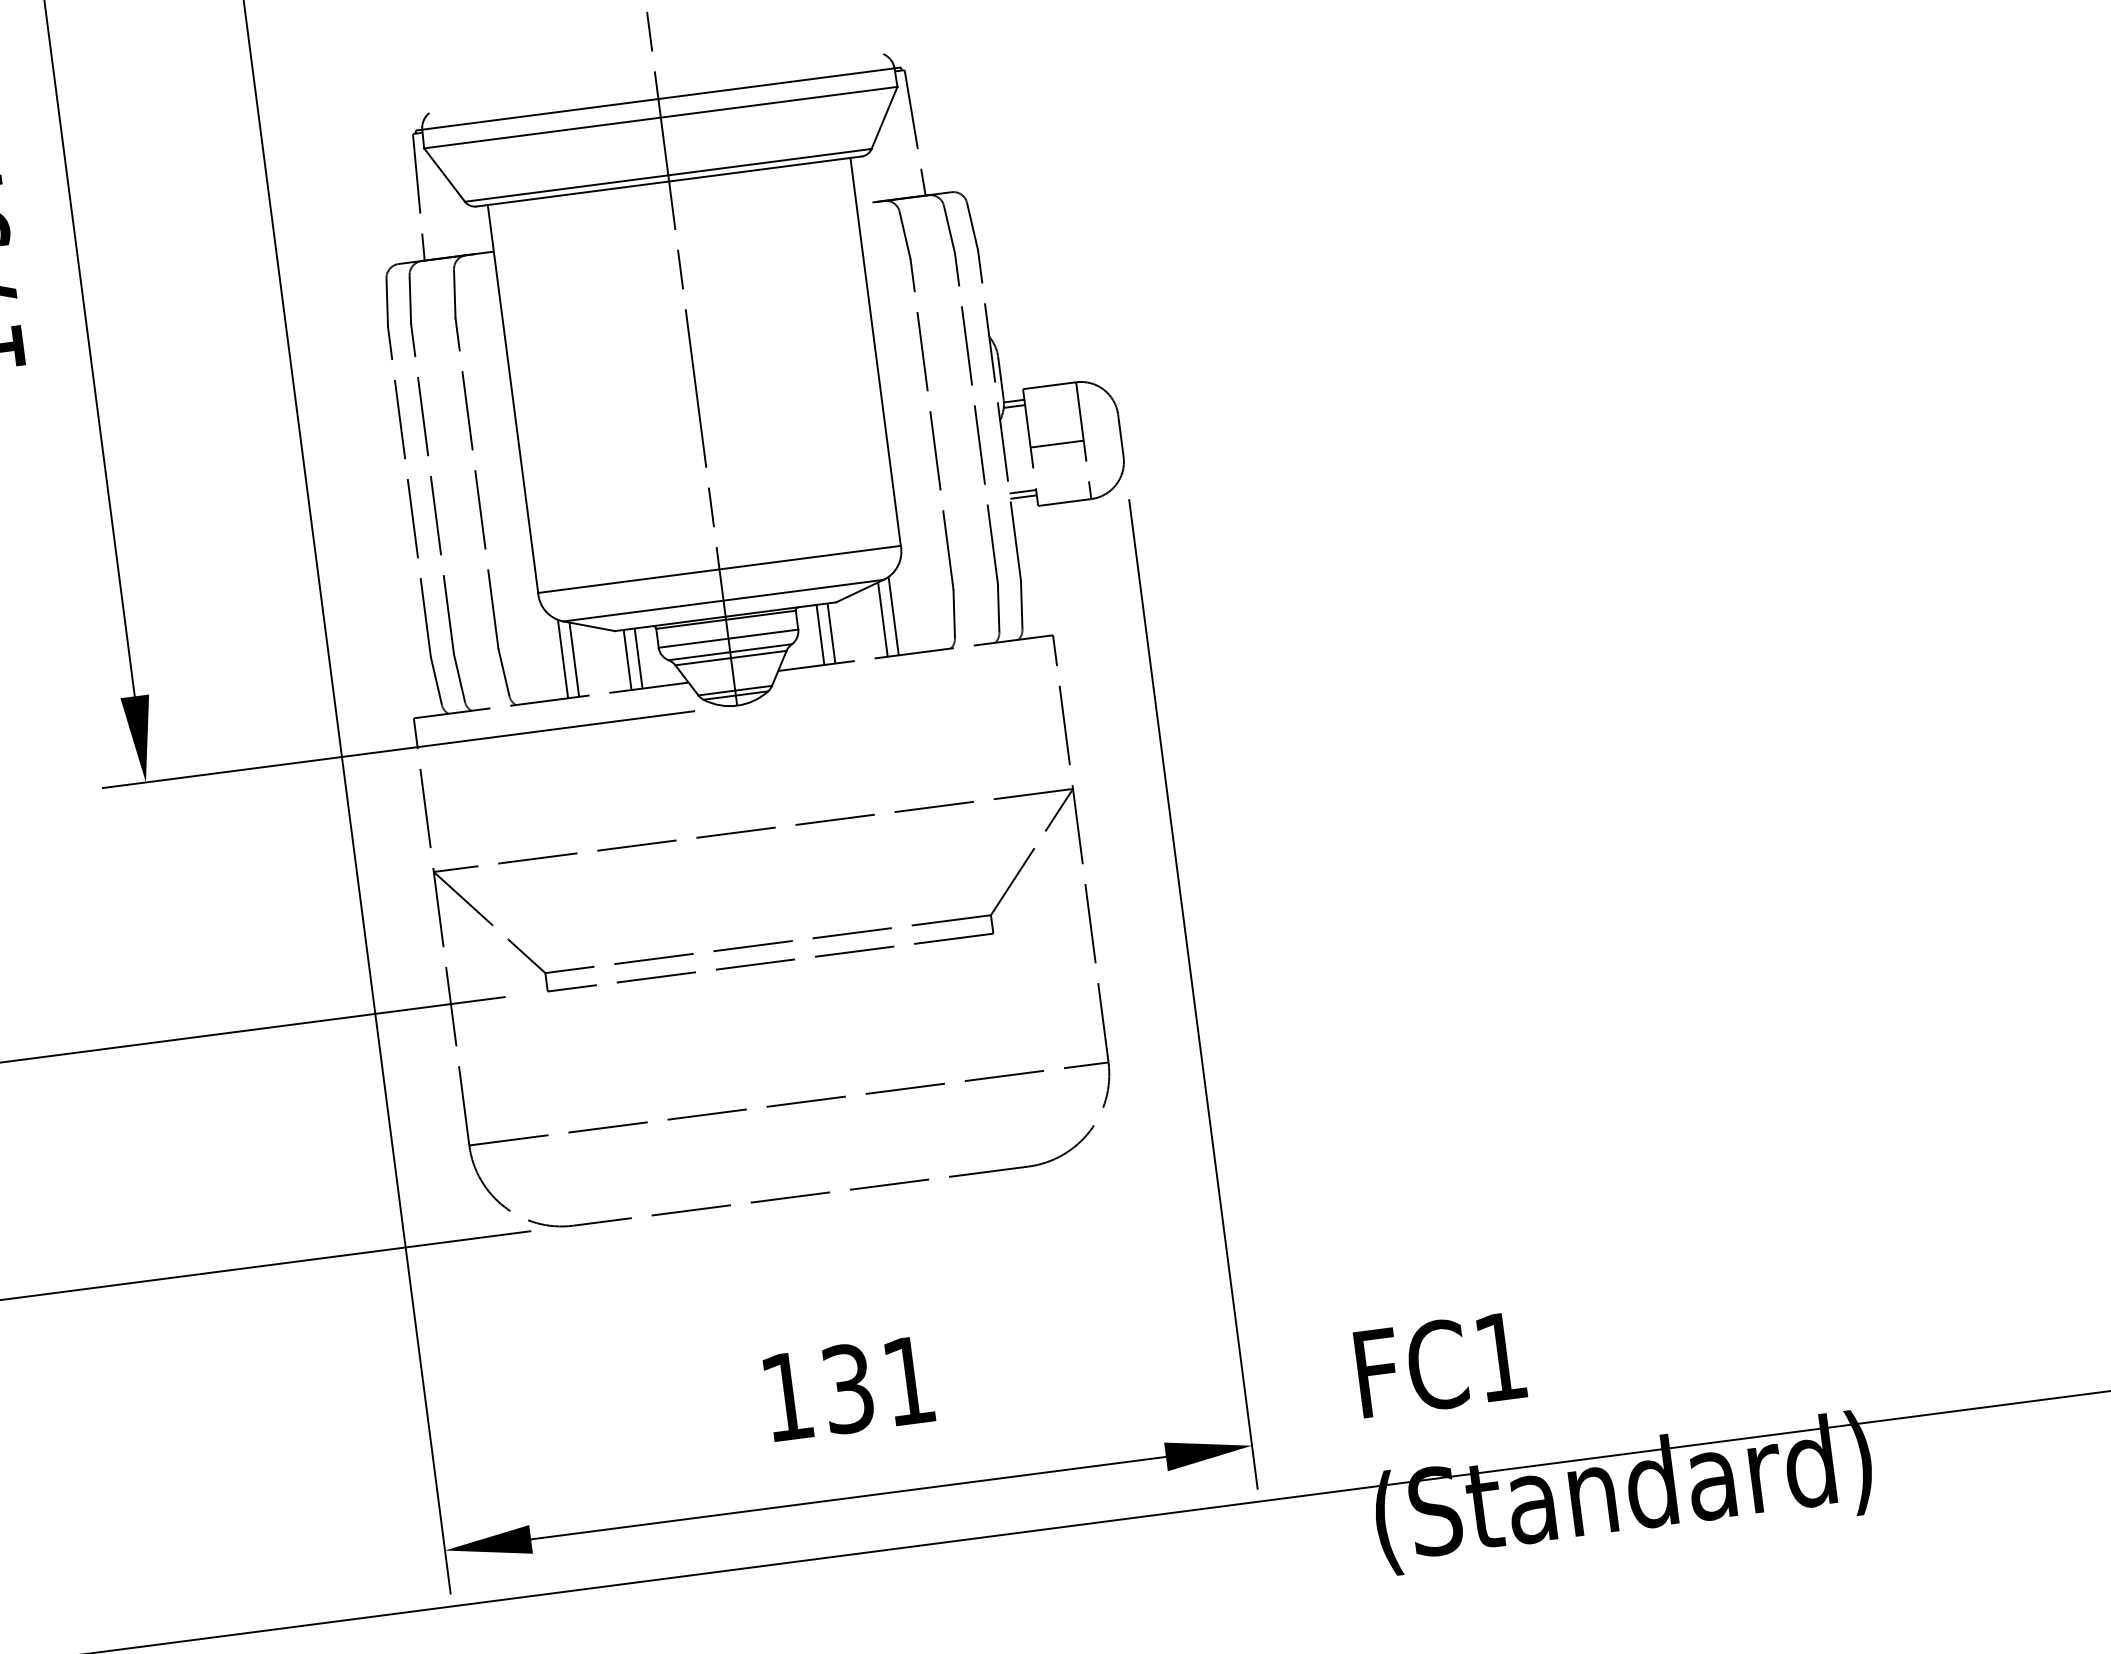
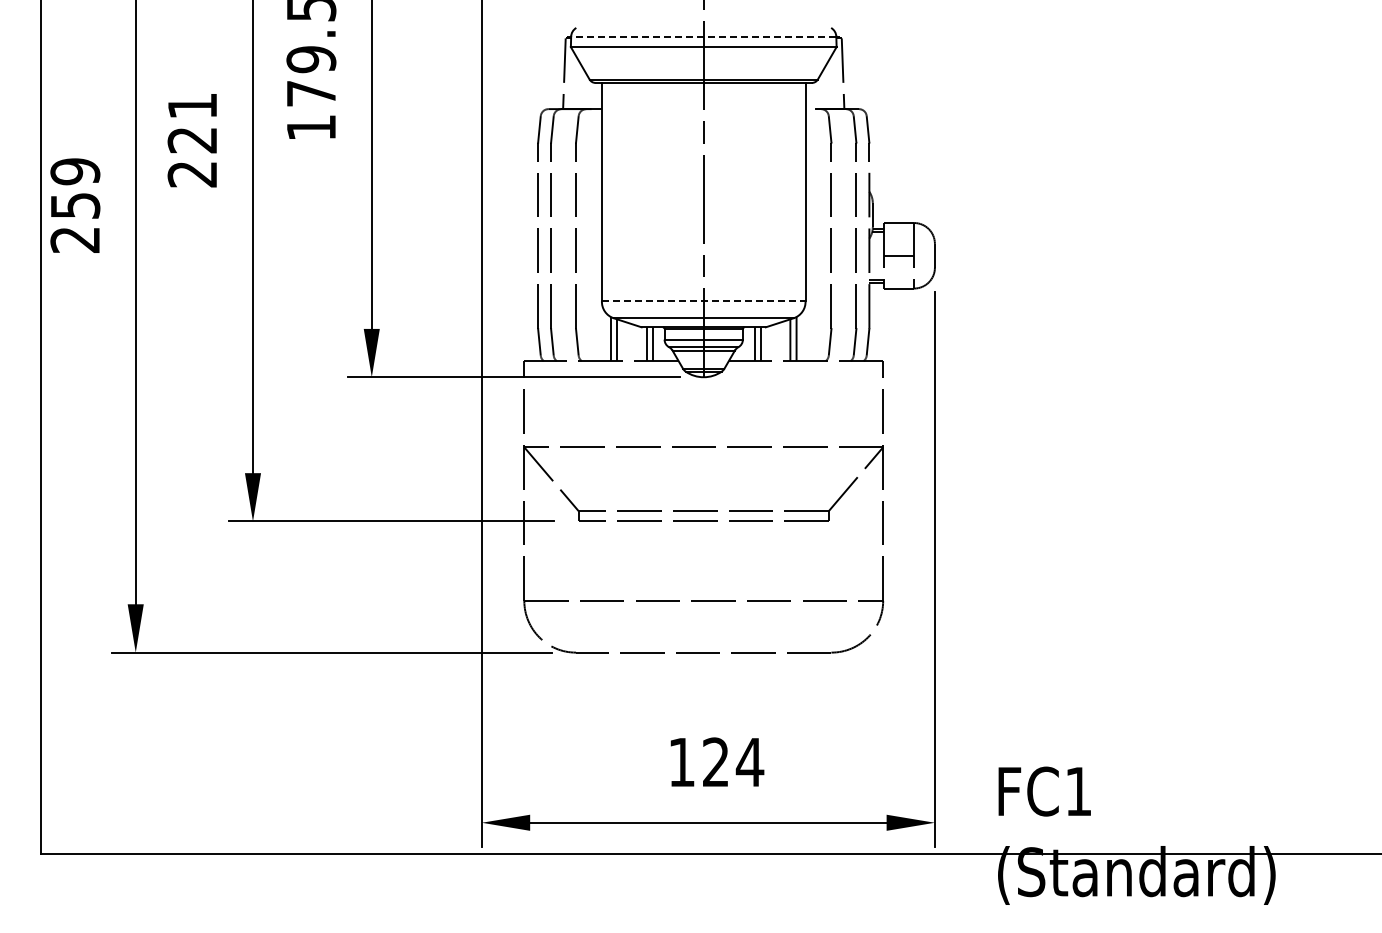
line: (657, 98) -> (703, 36), solid -> dashed
line: (719, 569) -> (703, 300), solid -> dashed
text: (879, 1384) -> (733, 762), 131 -> 124

